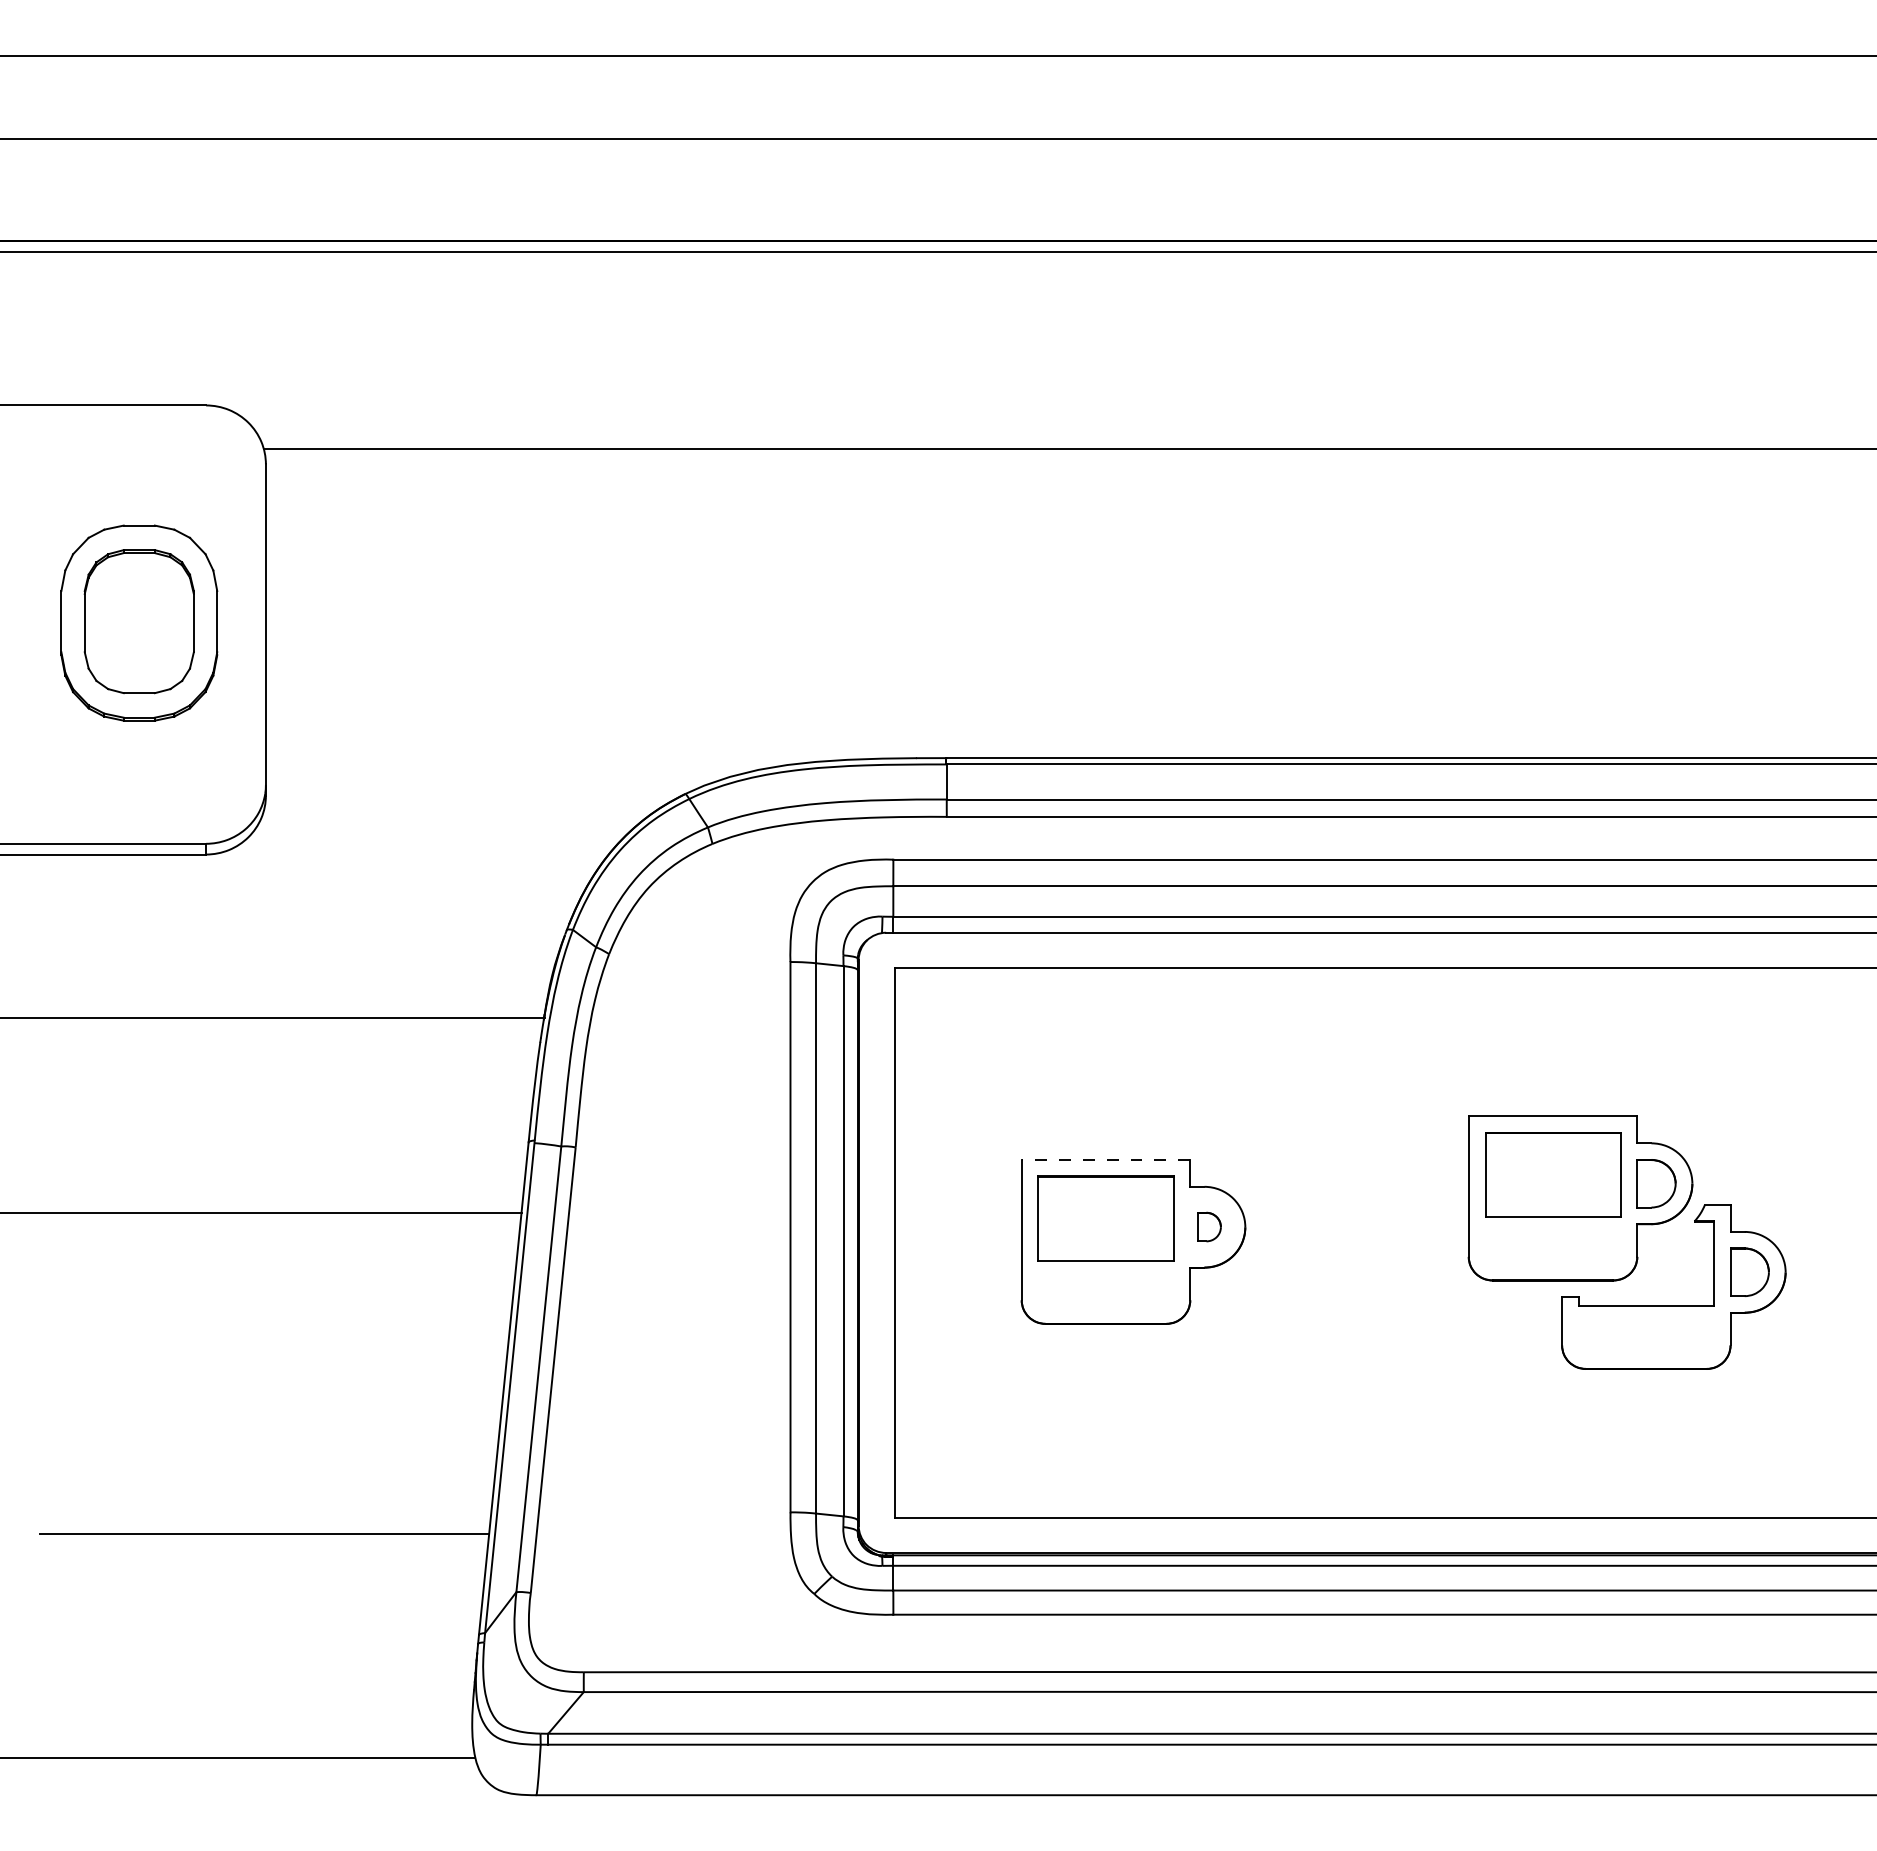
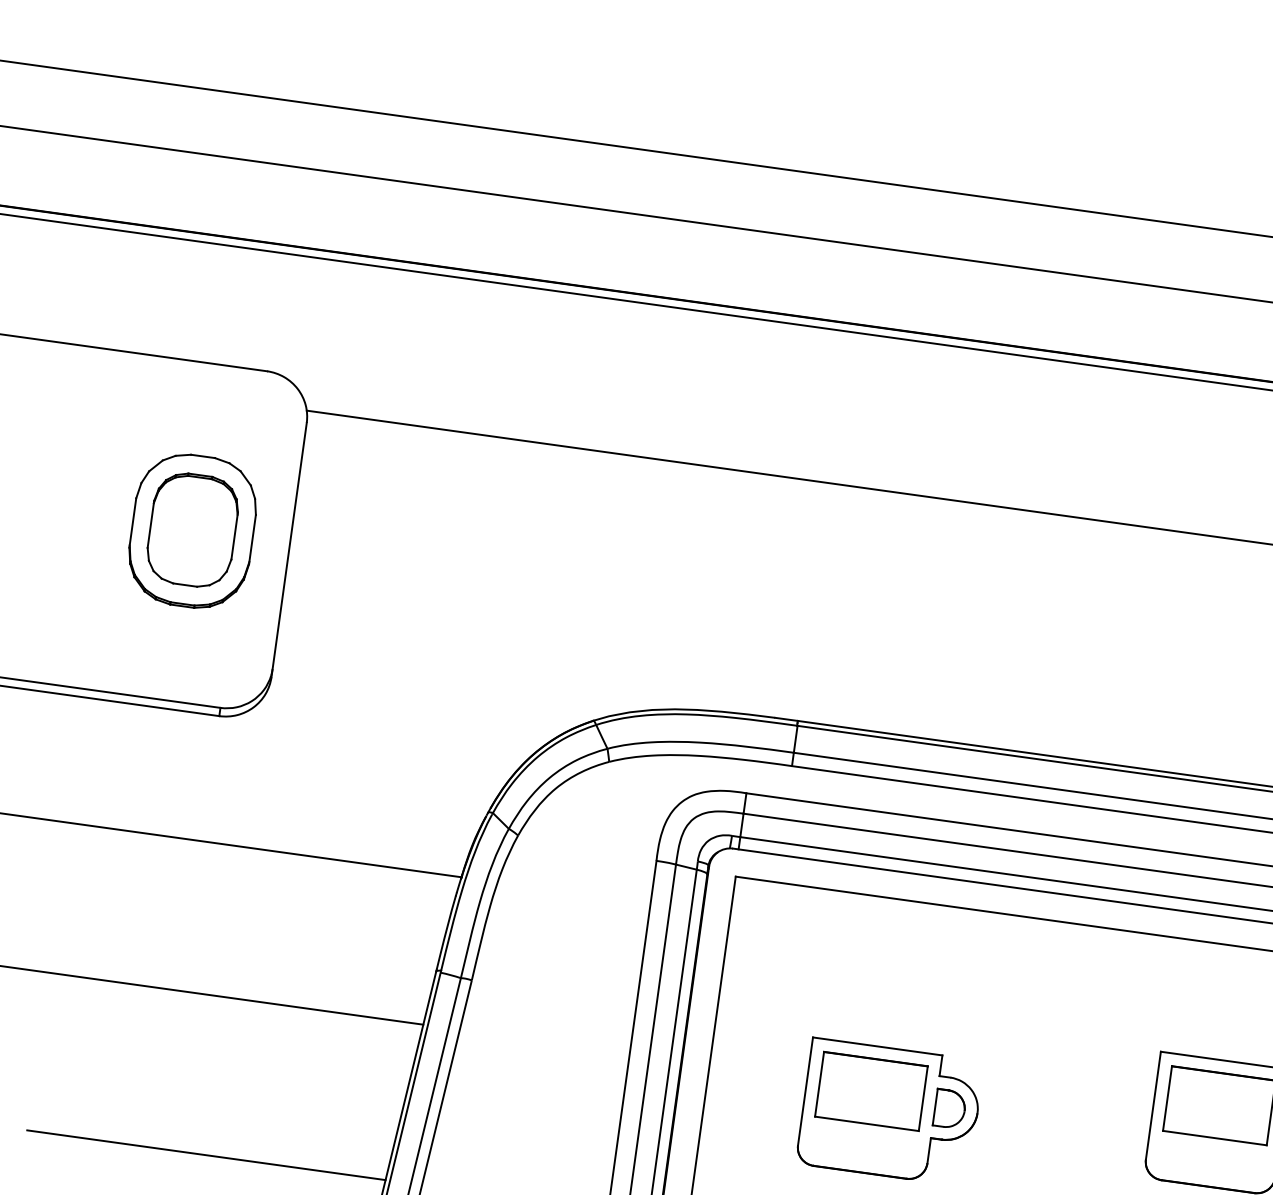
line: (1105, 1159) -> (877, 1046), dashed -> solid
part: (1209, 1226) -> (950, 1108), size x1.67
line: (267, 1417) -> (206, 1154), added

